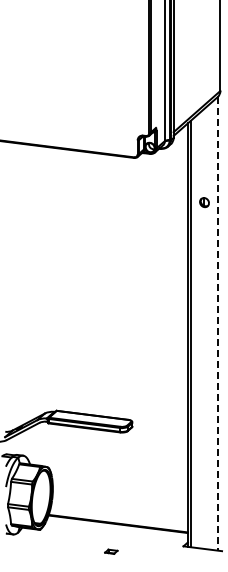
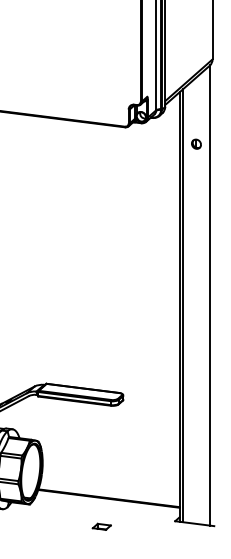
part: (204, 202) -> (196, 144), moved
line: (217, 323) -> (209, 295), dashed -> solid
part: (111, 551) -> (102, 526), size x1.43

